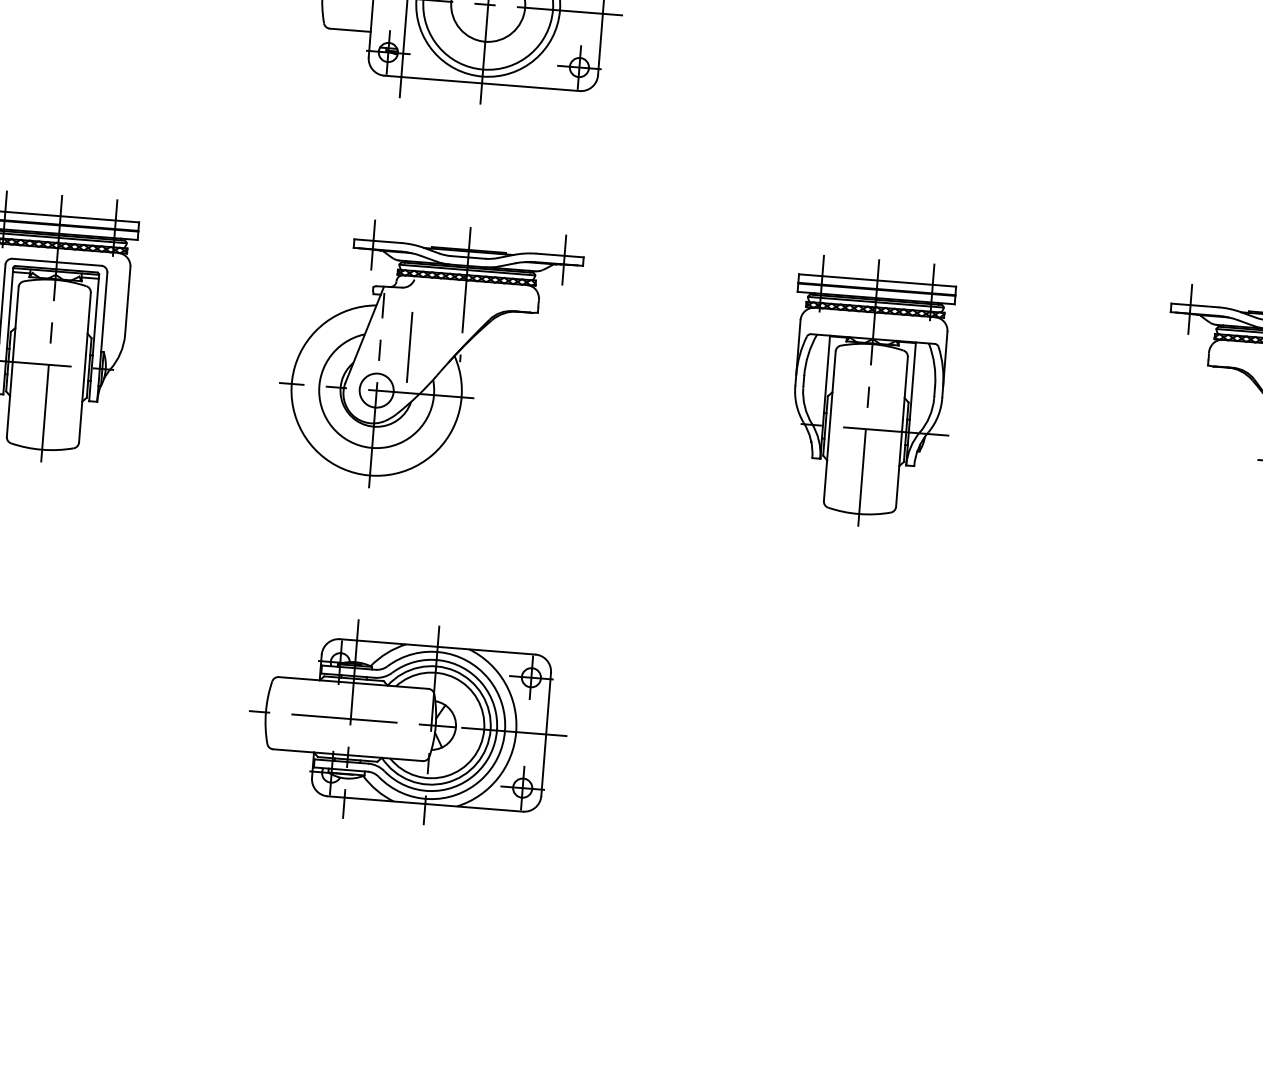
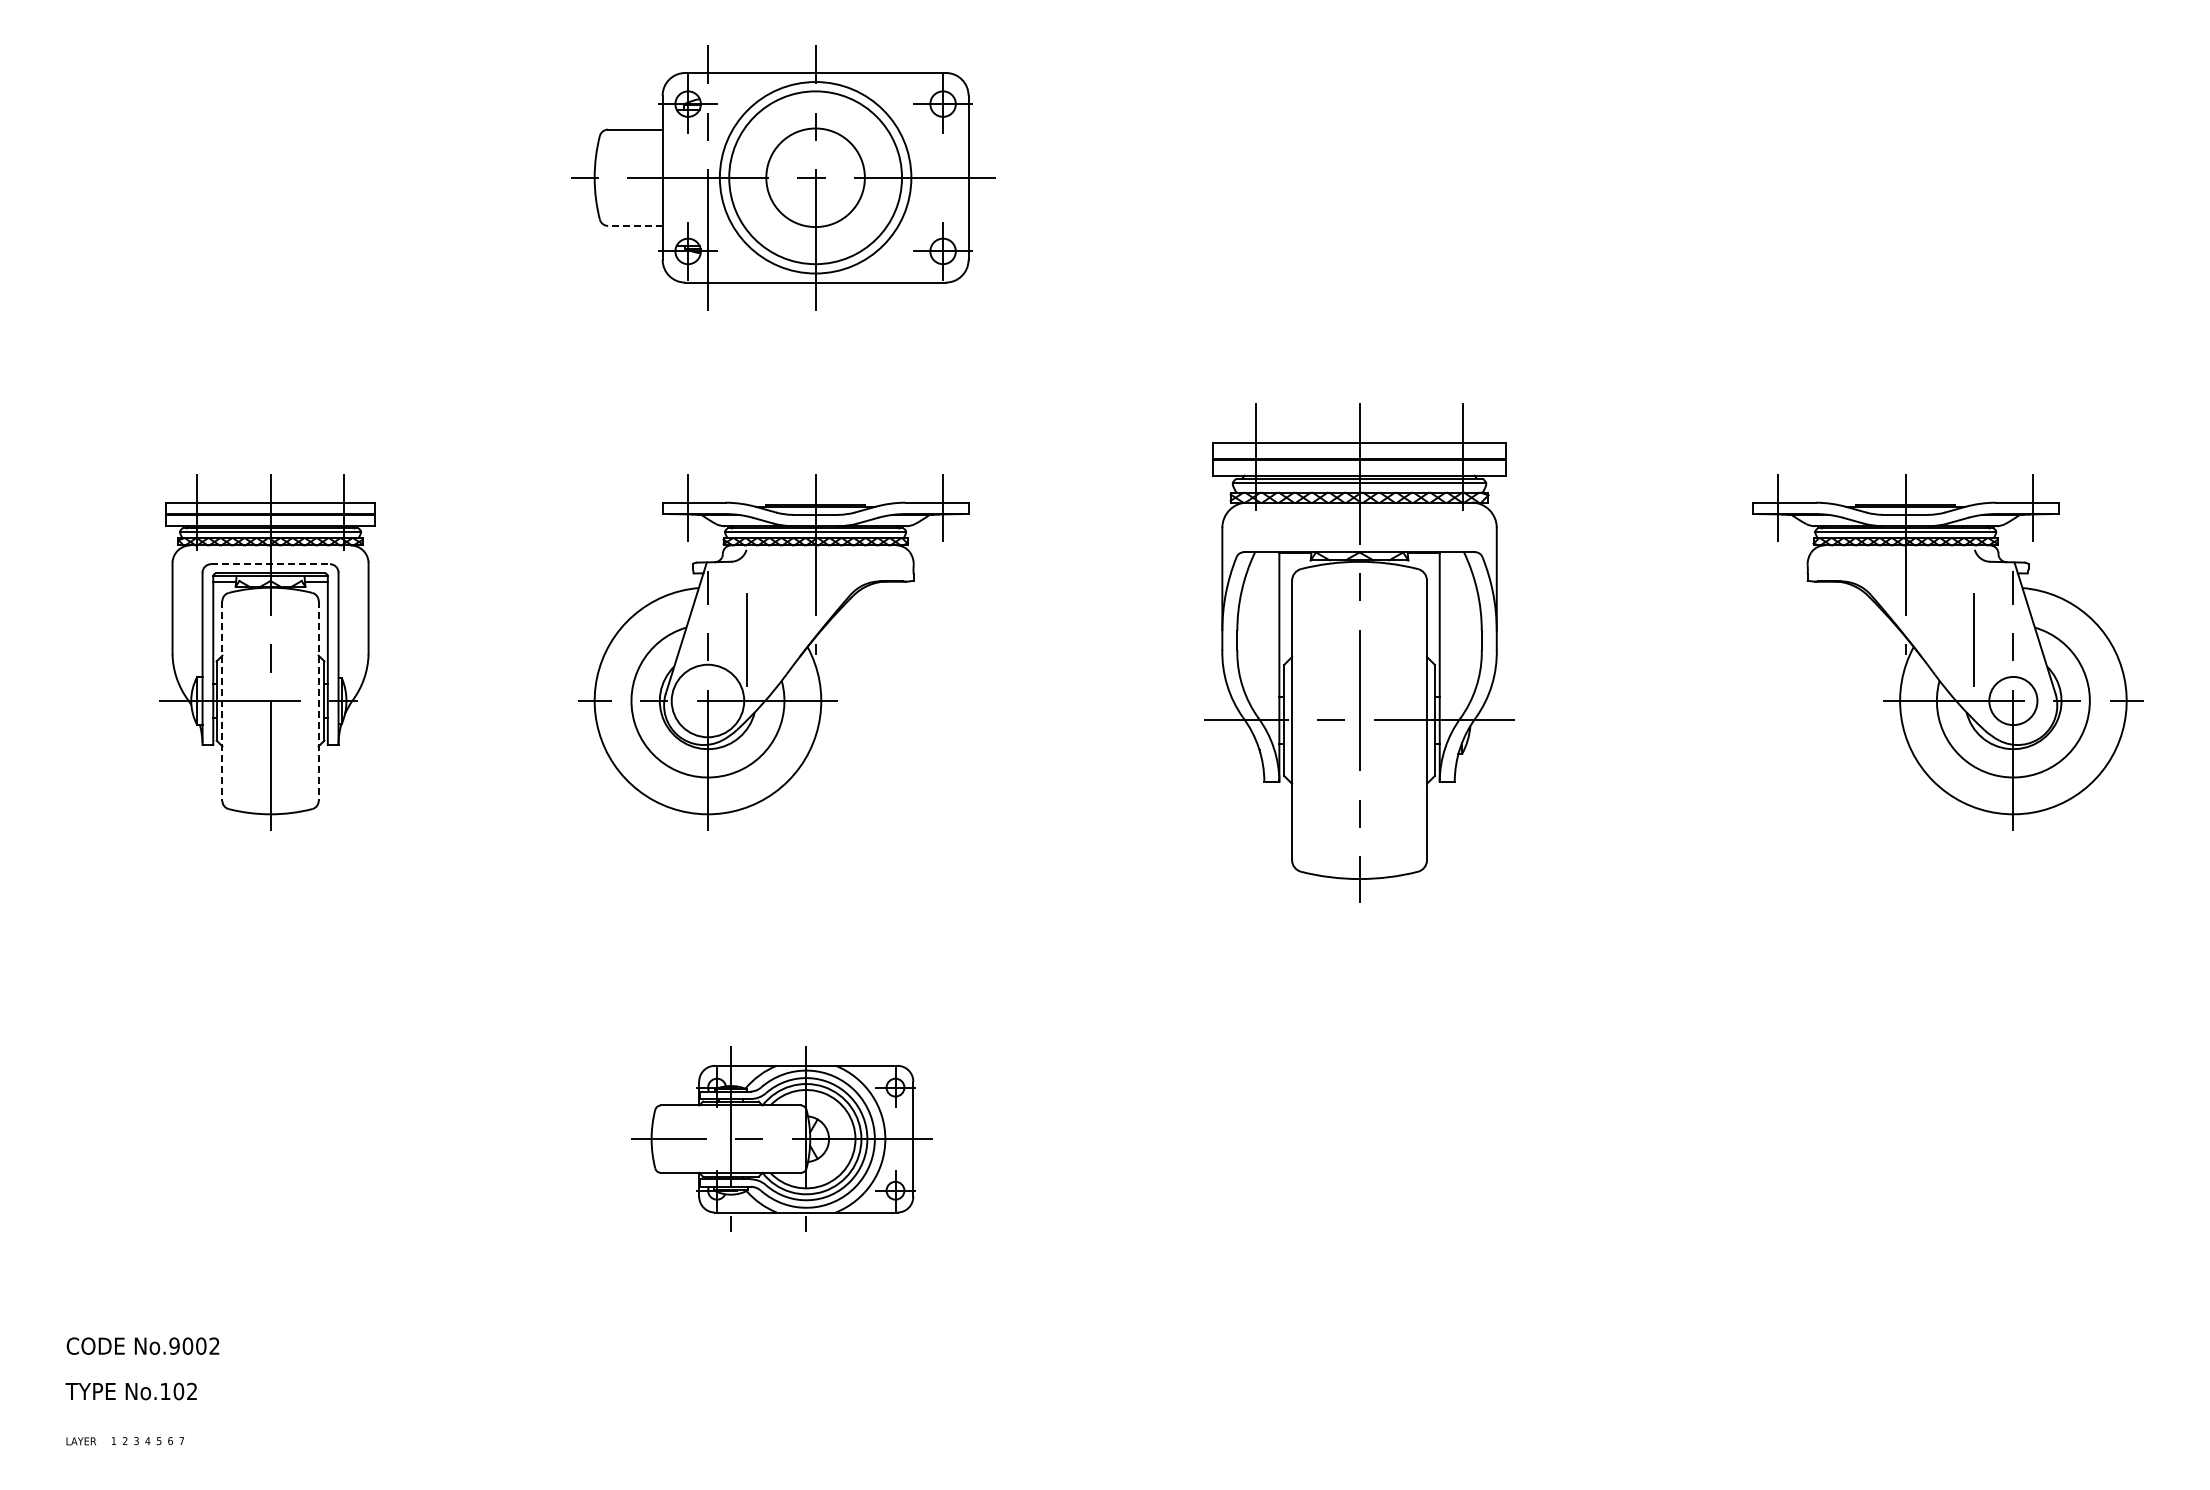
line: (349, 29) -> (634, 225), solid -> dashed
line: (57, 262) -> (271, 564), solid -> dashed
line: (12, 362) -> (222, 701), solid -> dashed
line: (84, 368) -> (318, 701), solid -> dashed
circle: (376, 390) -> (707, 700), size x1.6
part: (870, 392) -> (1363, 652), size x1.4
part: (408, 723) -> (784, 1138), size x0.7

